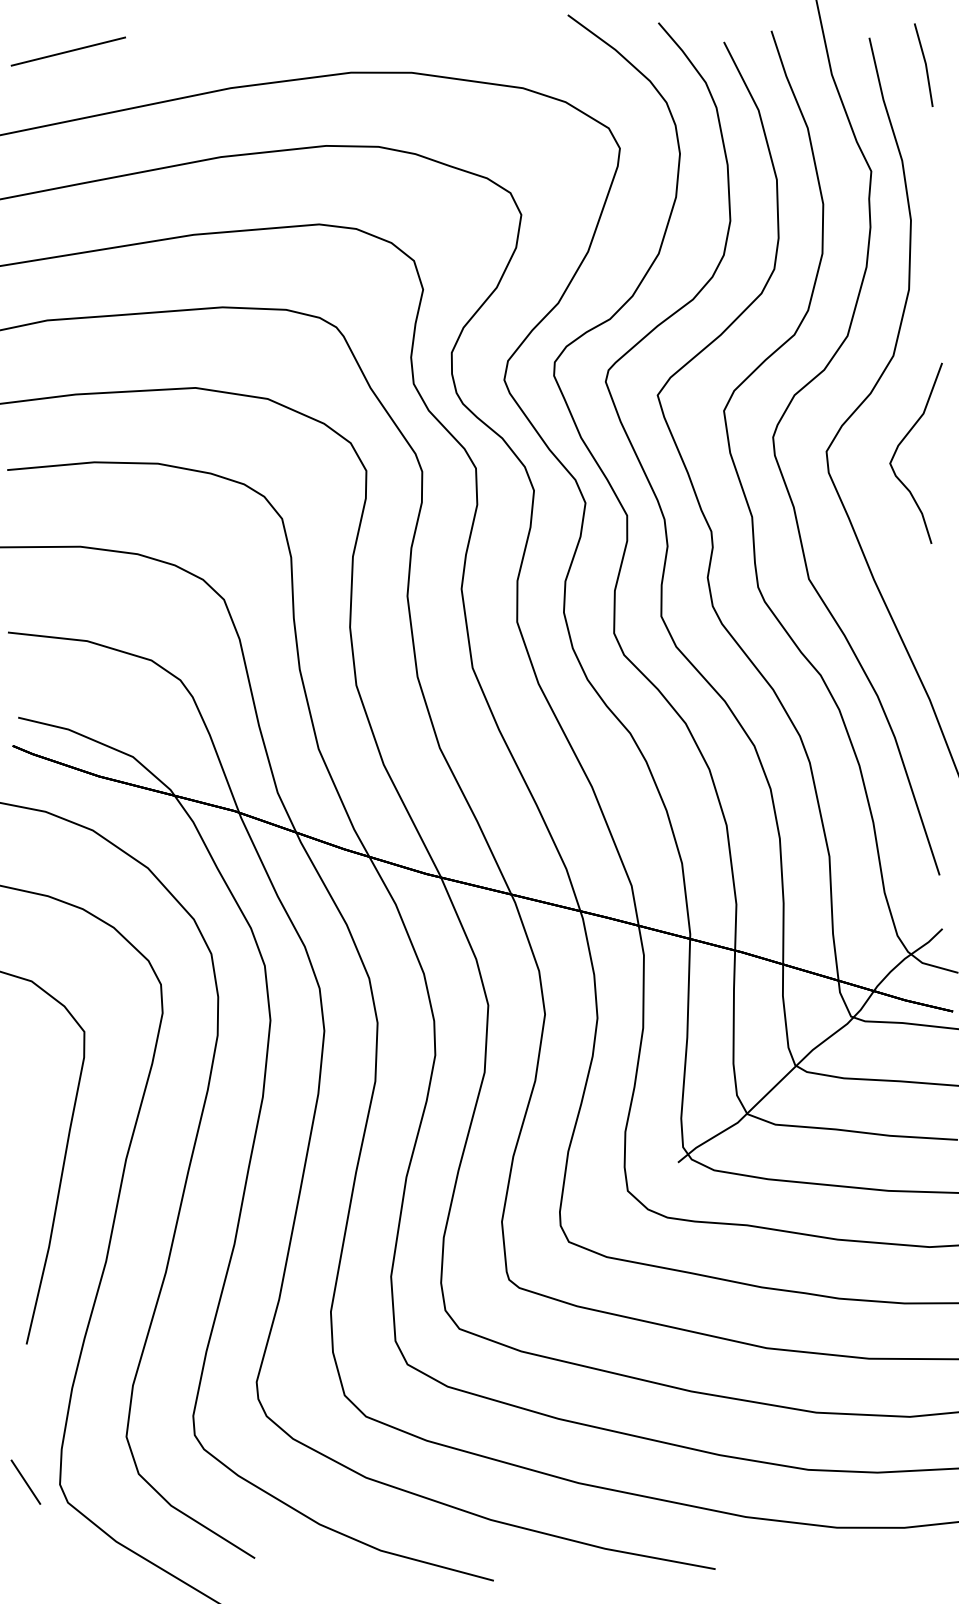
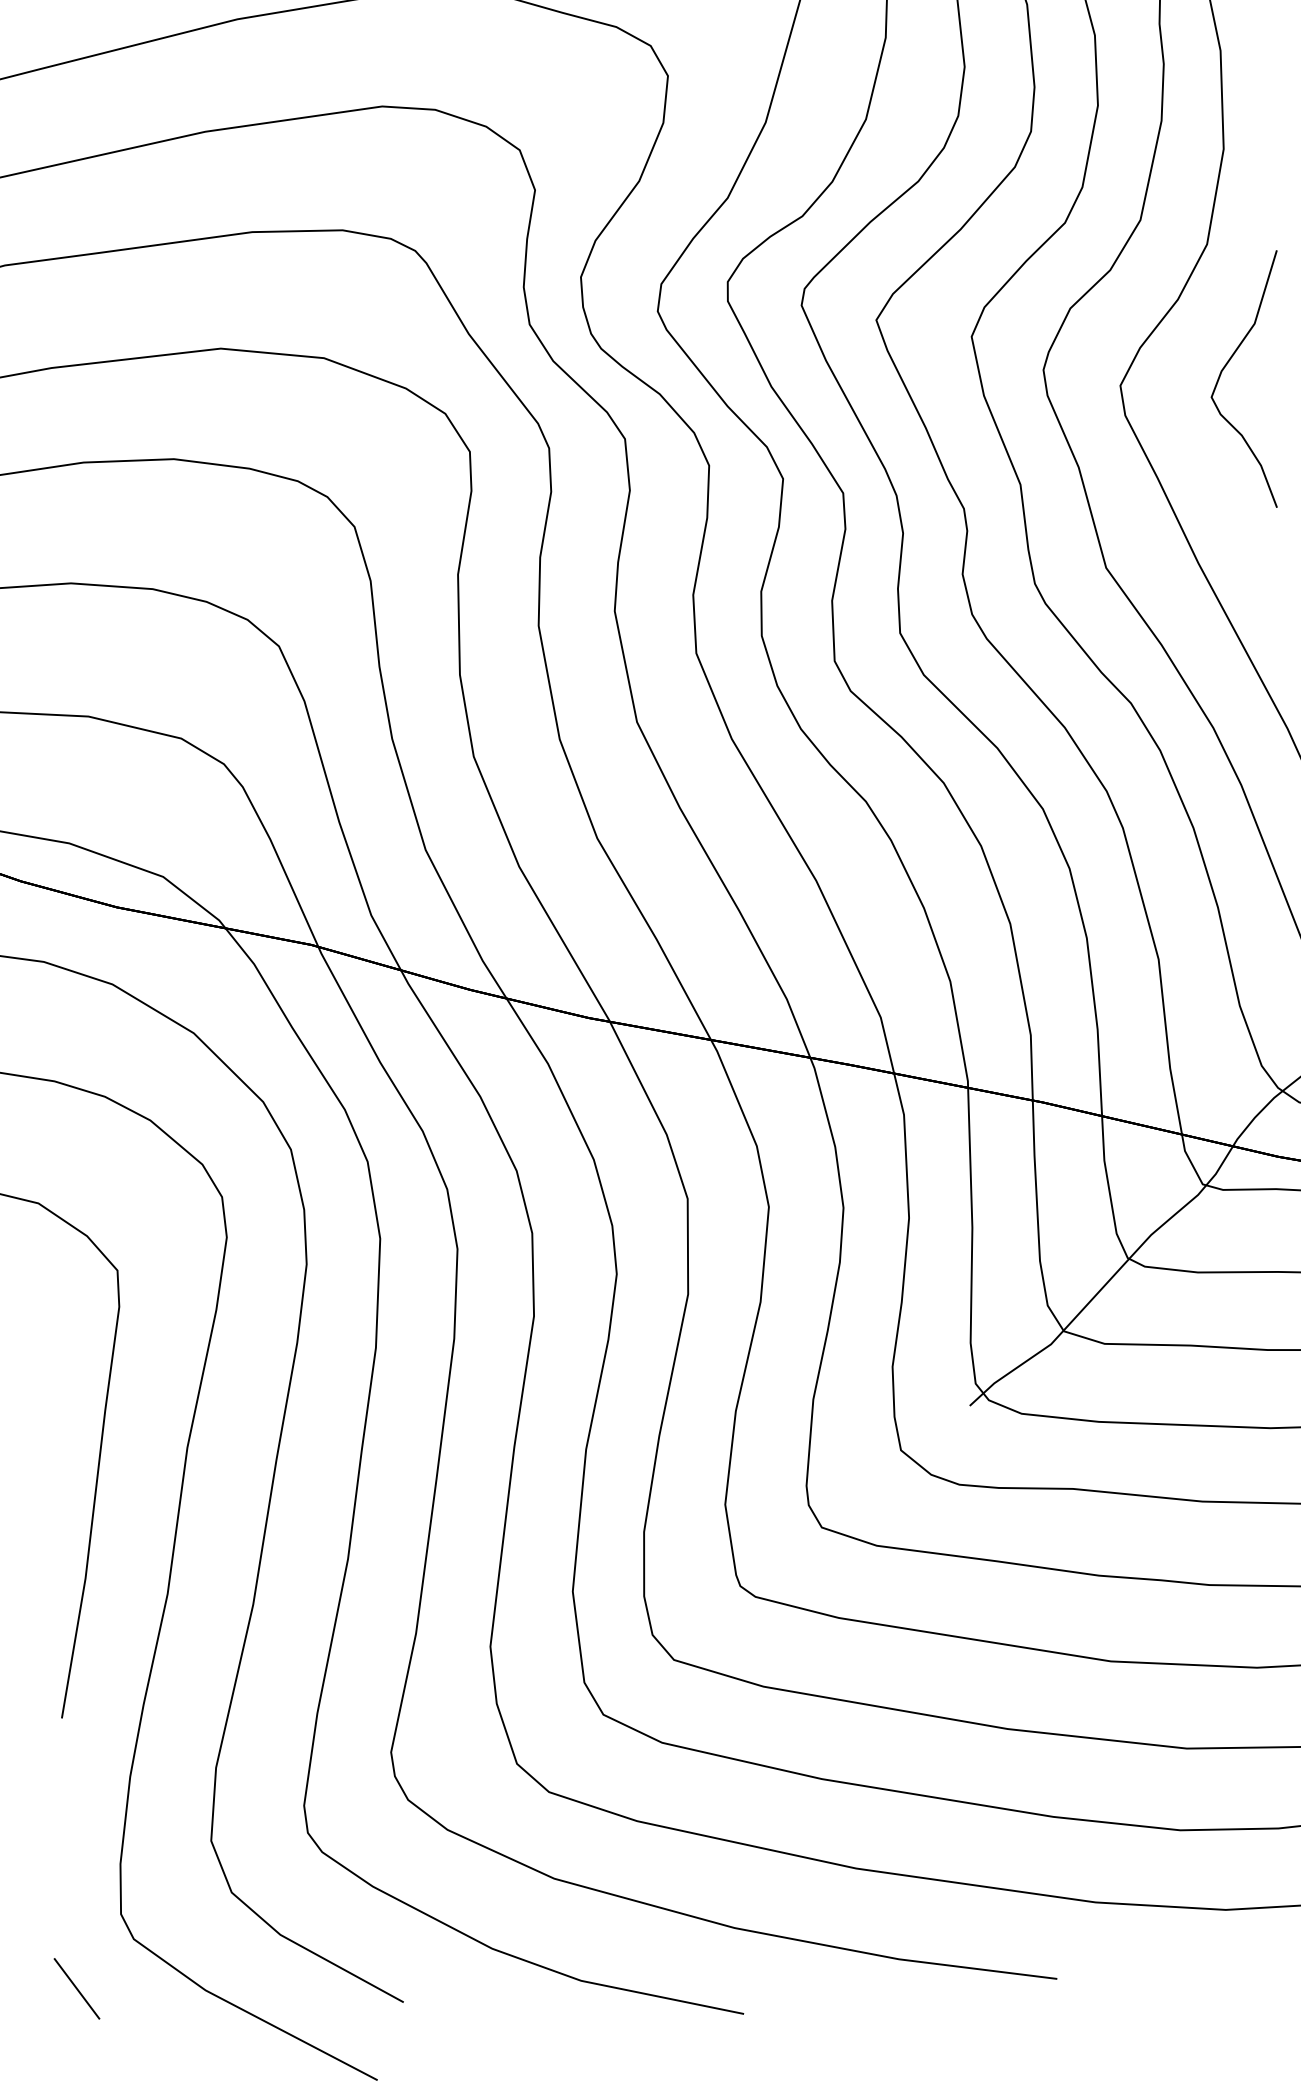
line: (25, 1481) -> (76, 1987), moved

